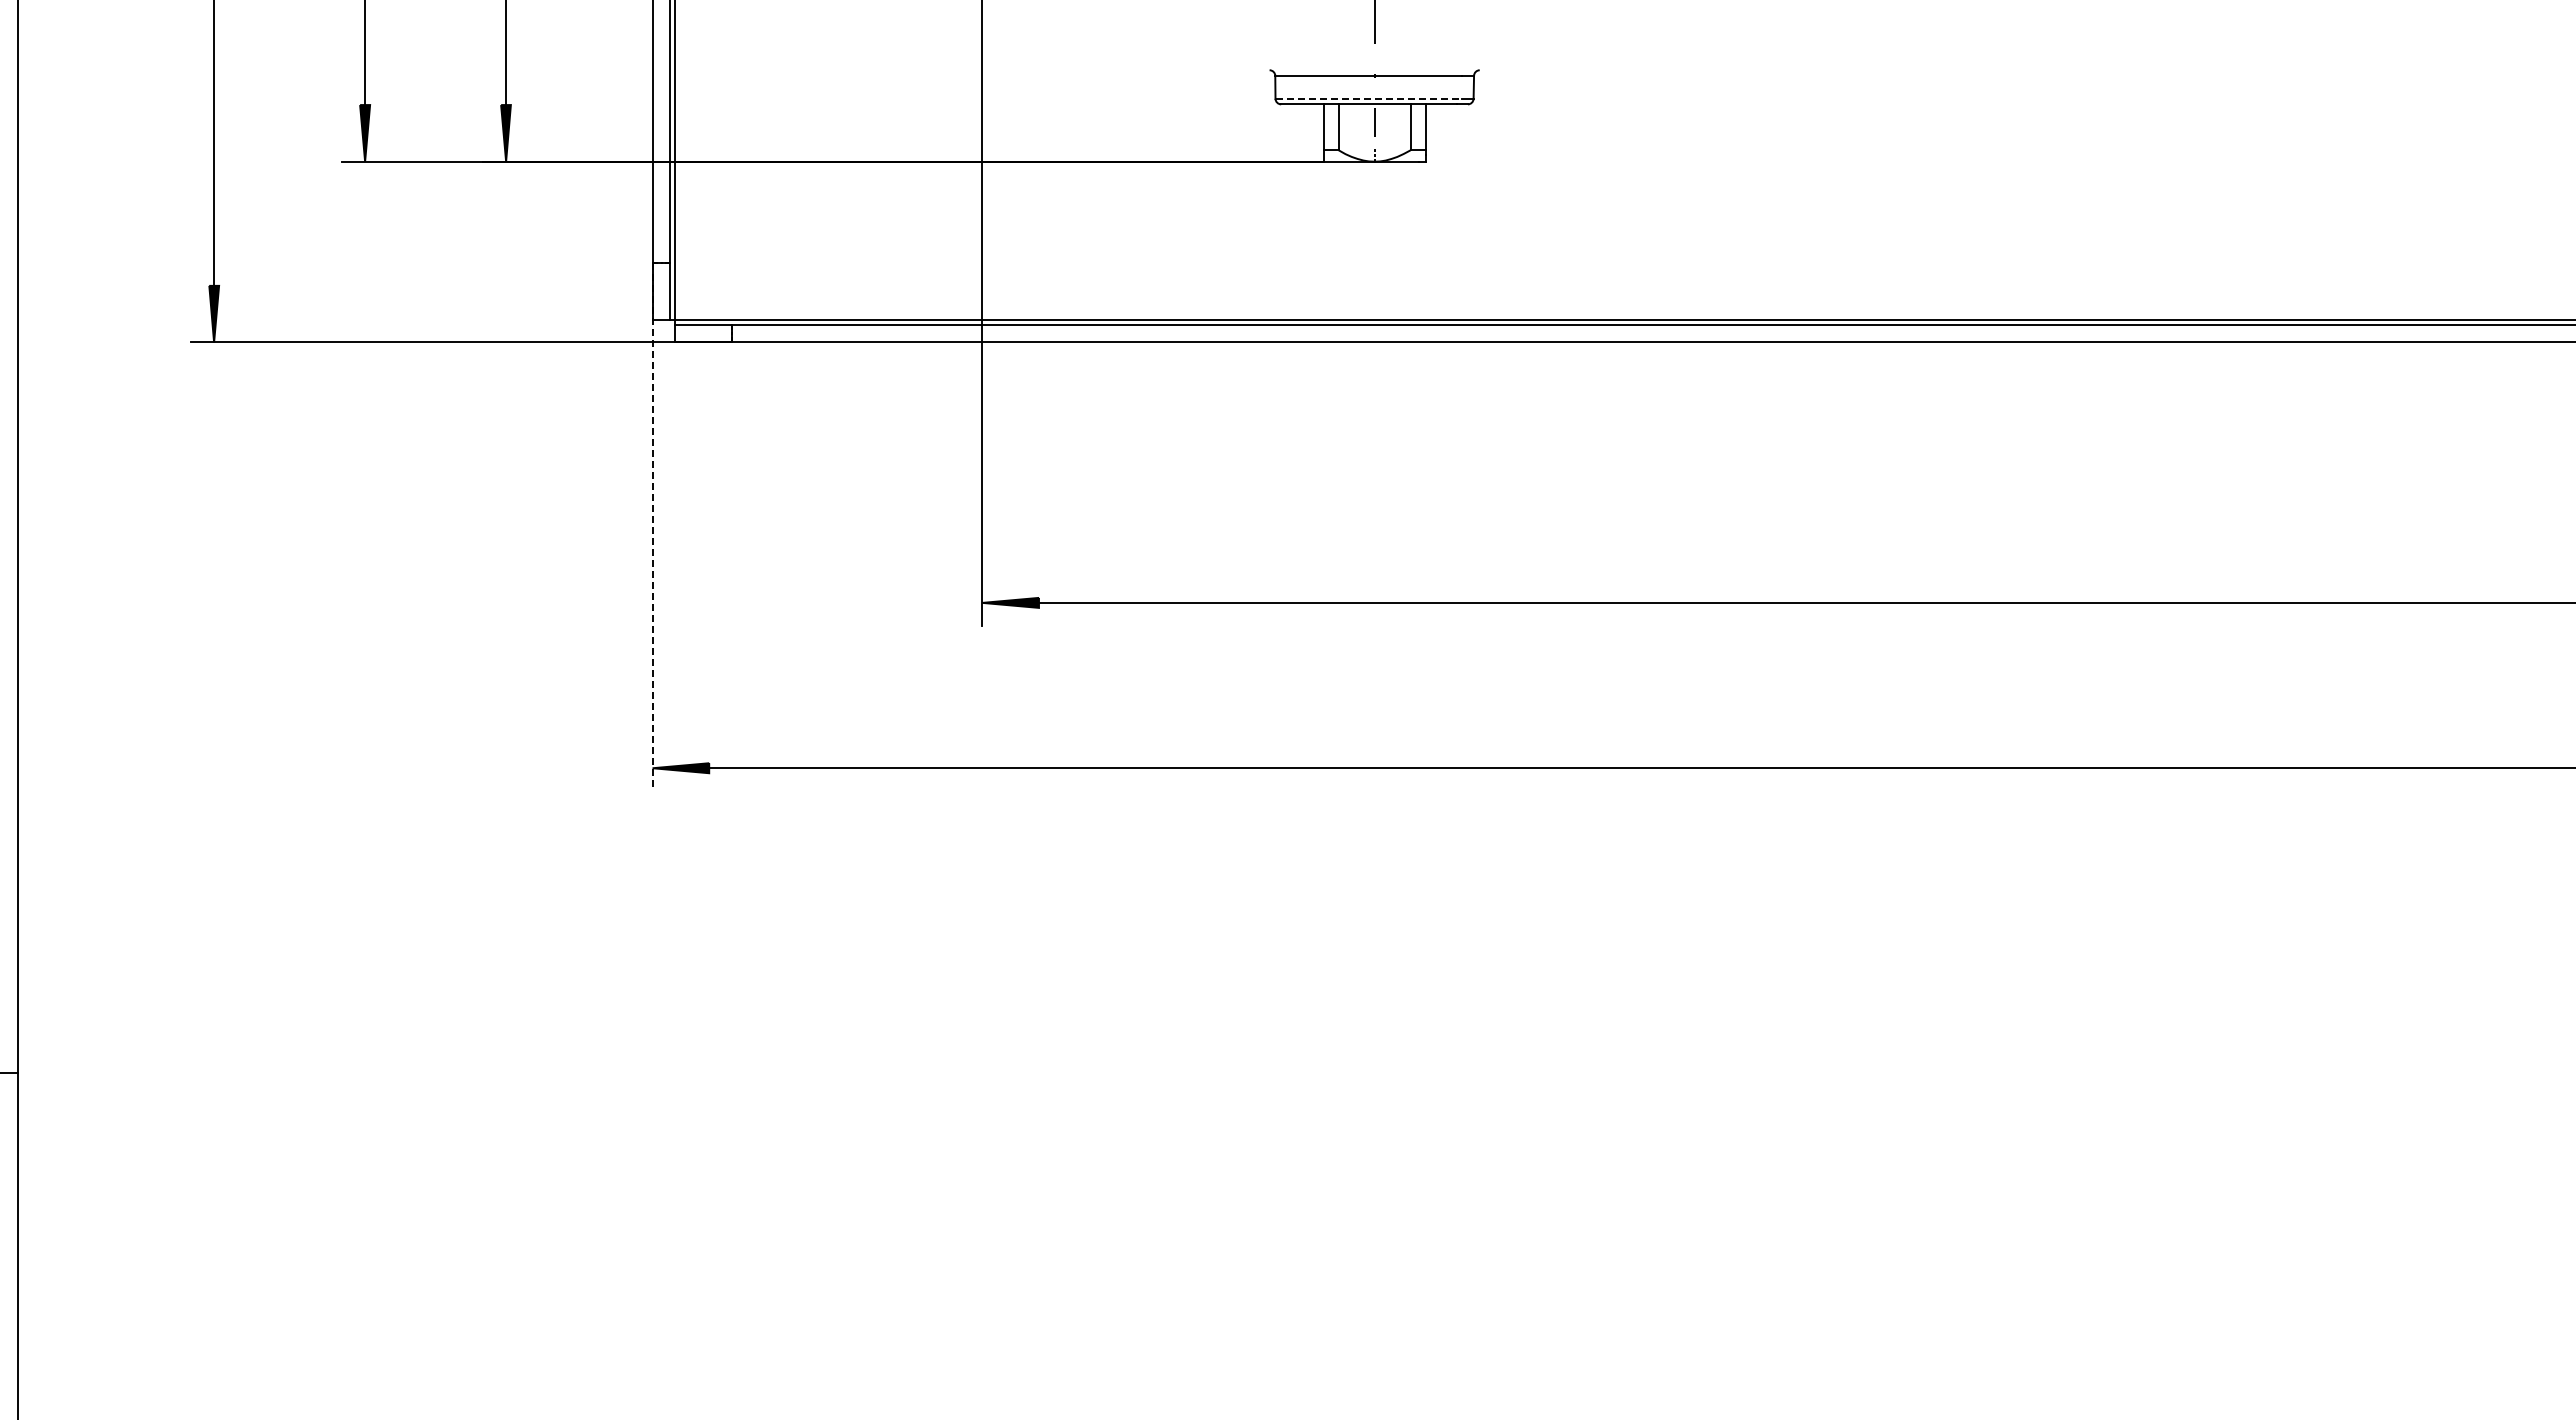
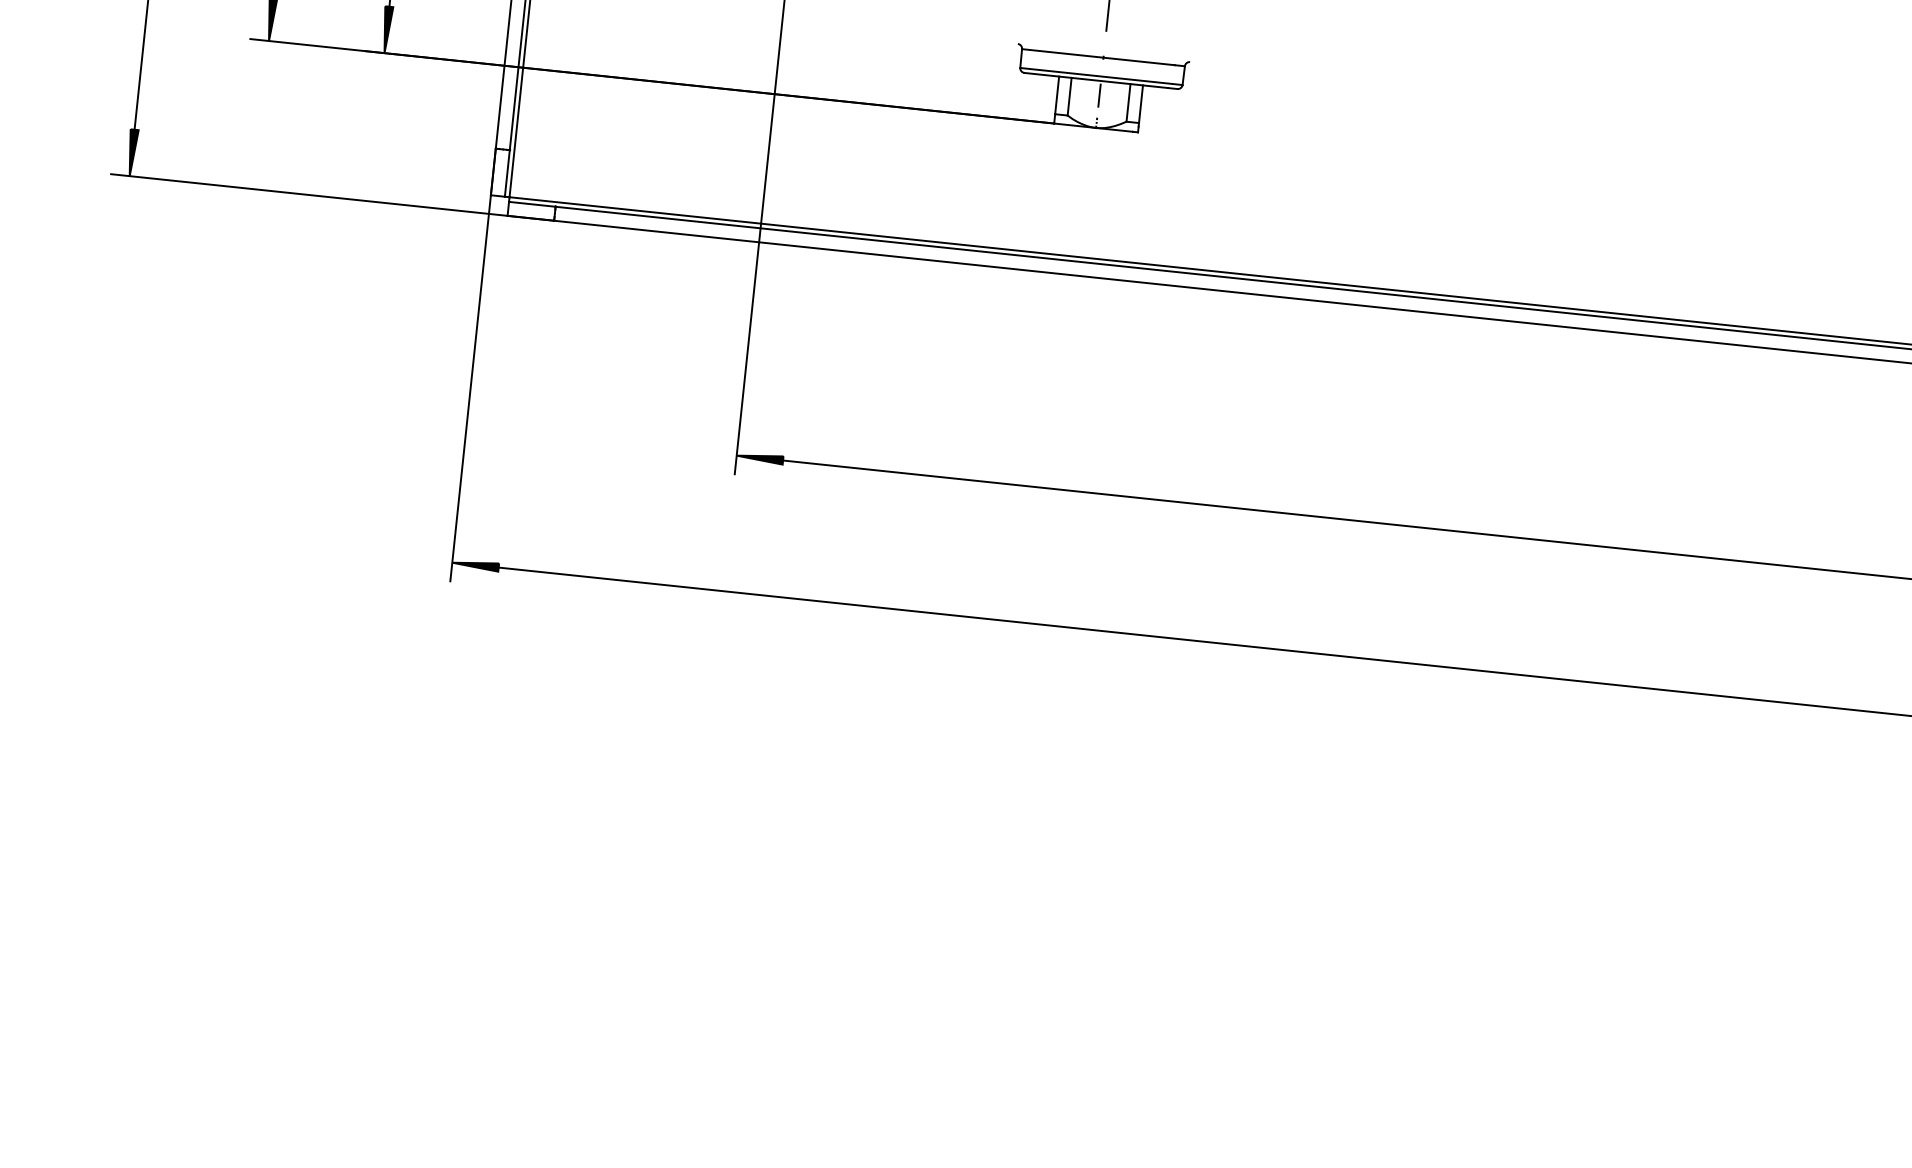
line: (1369, 98) -> (1097, 75), dashed -> solid
line: (652, 527) -> (472, 365), dashed -> solid

